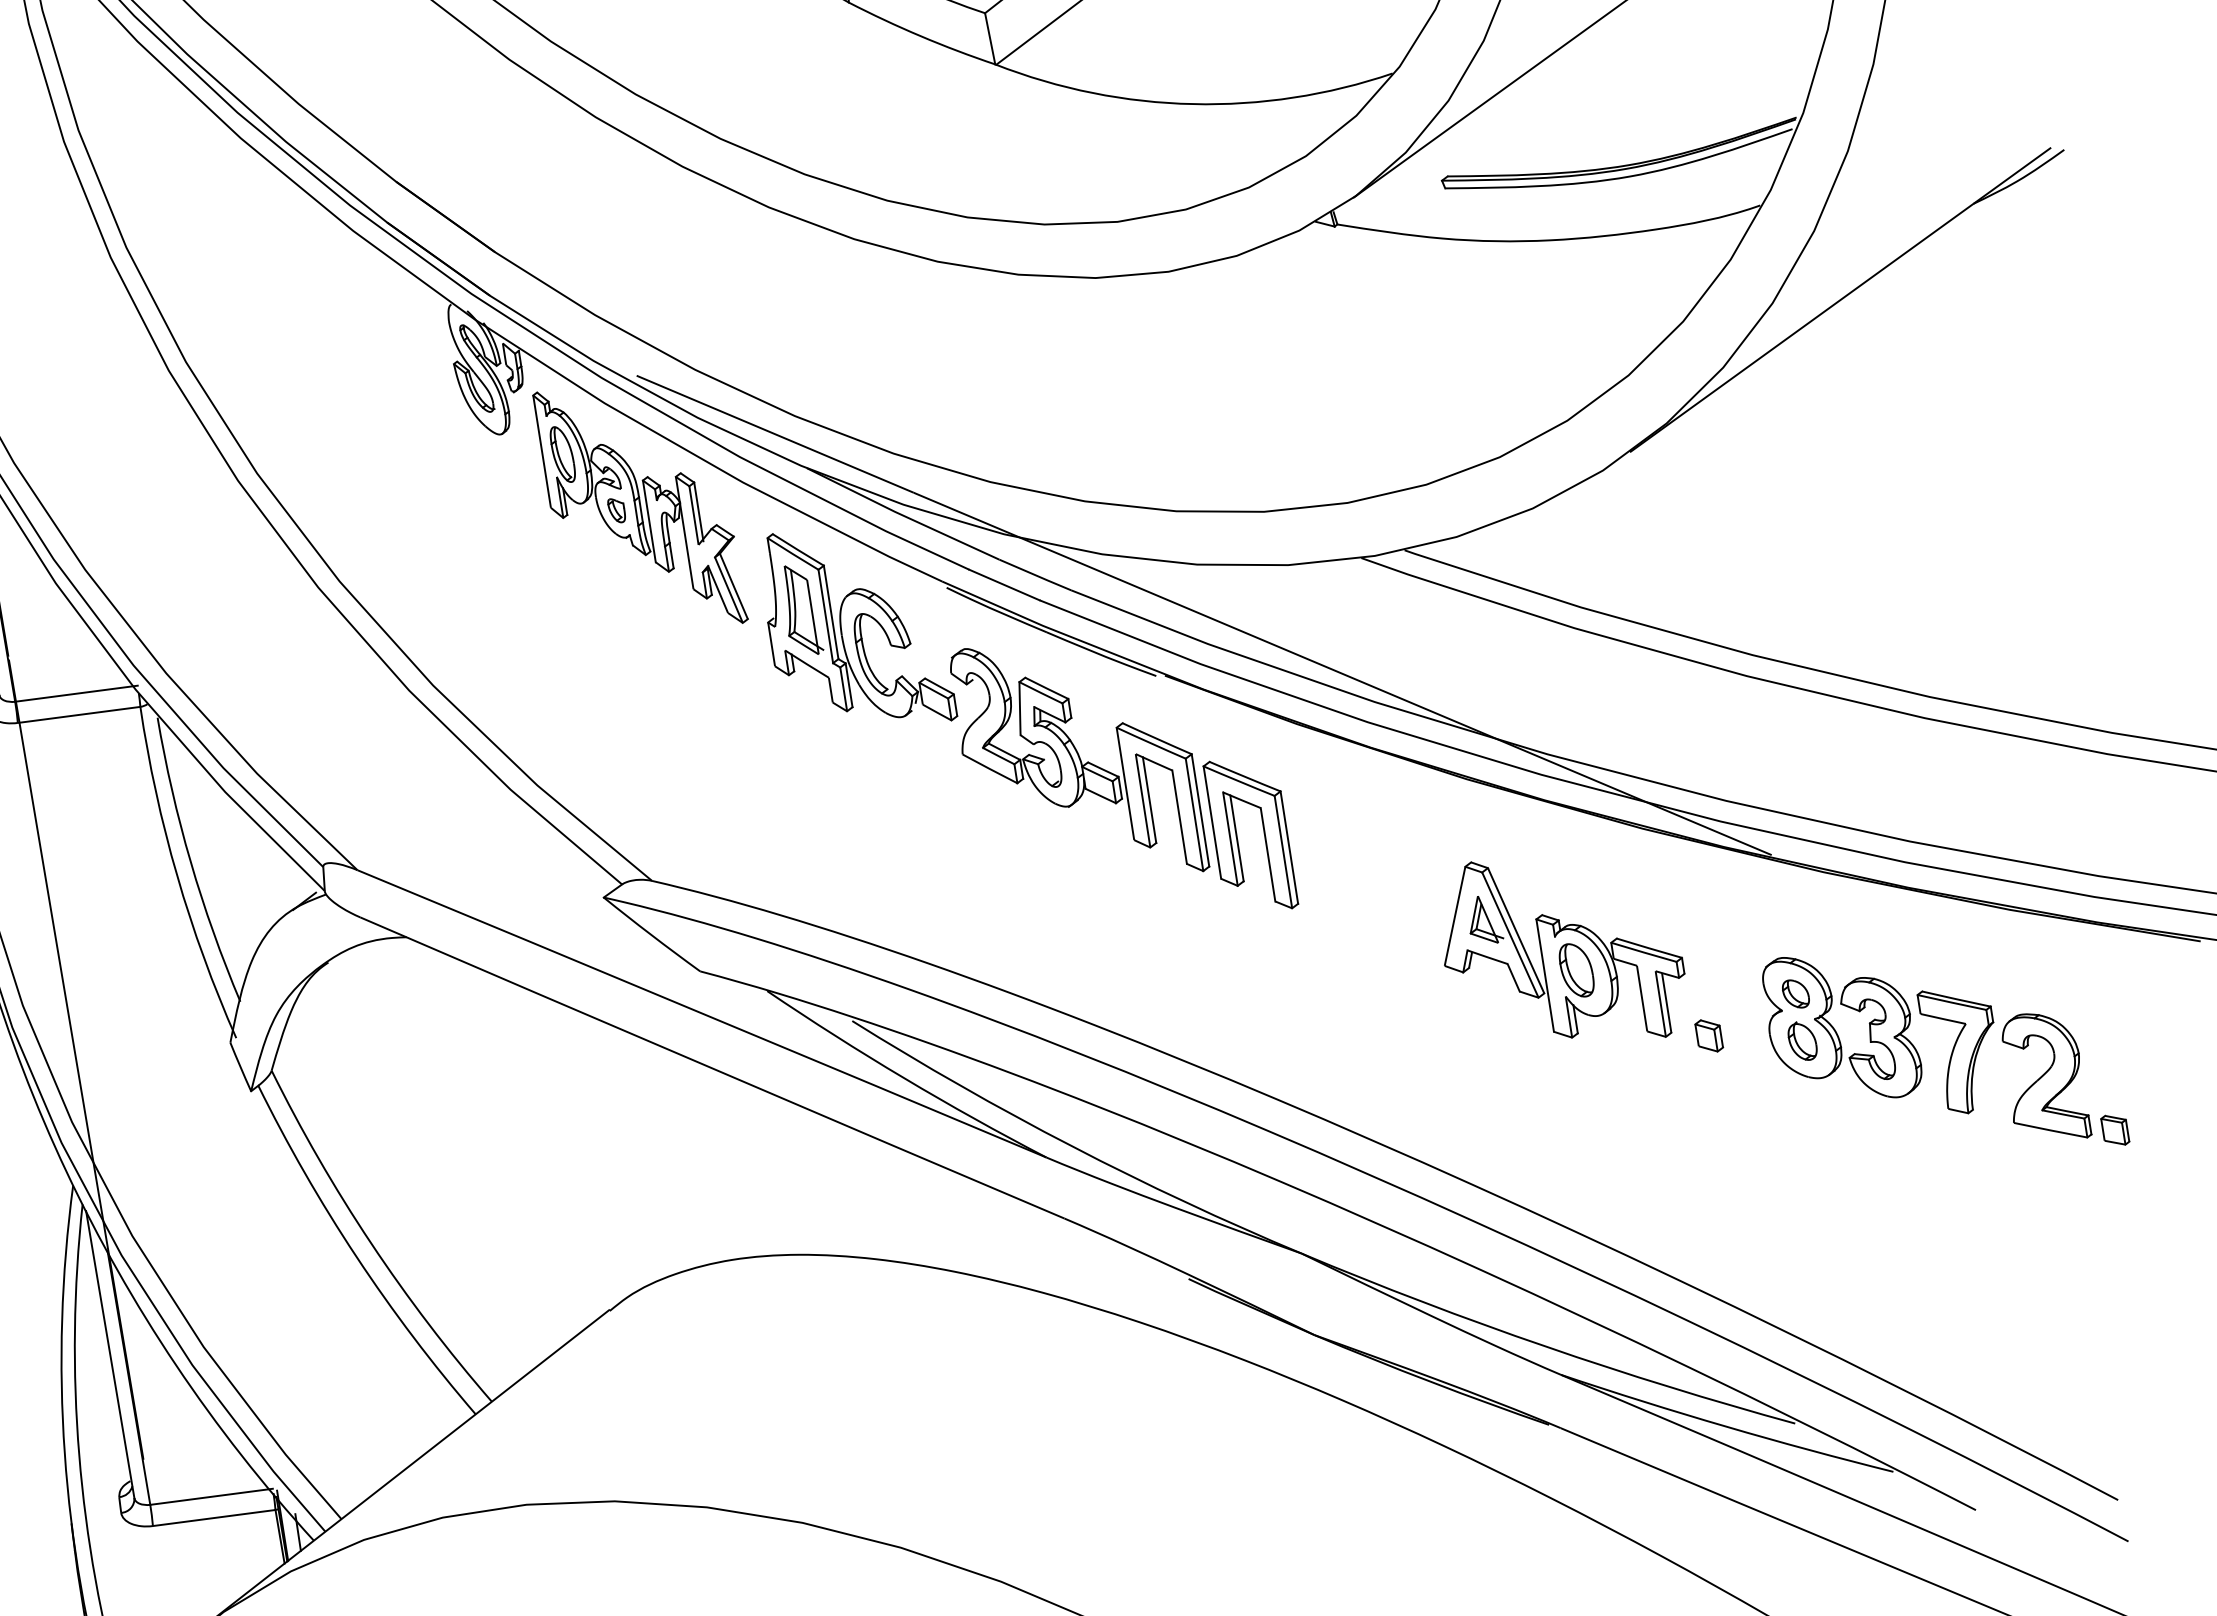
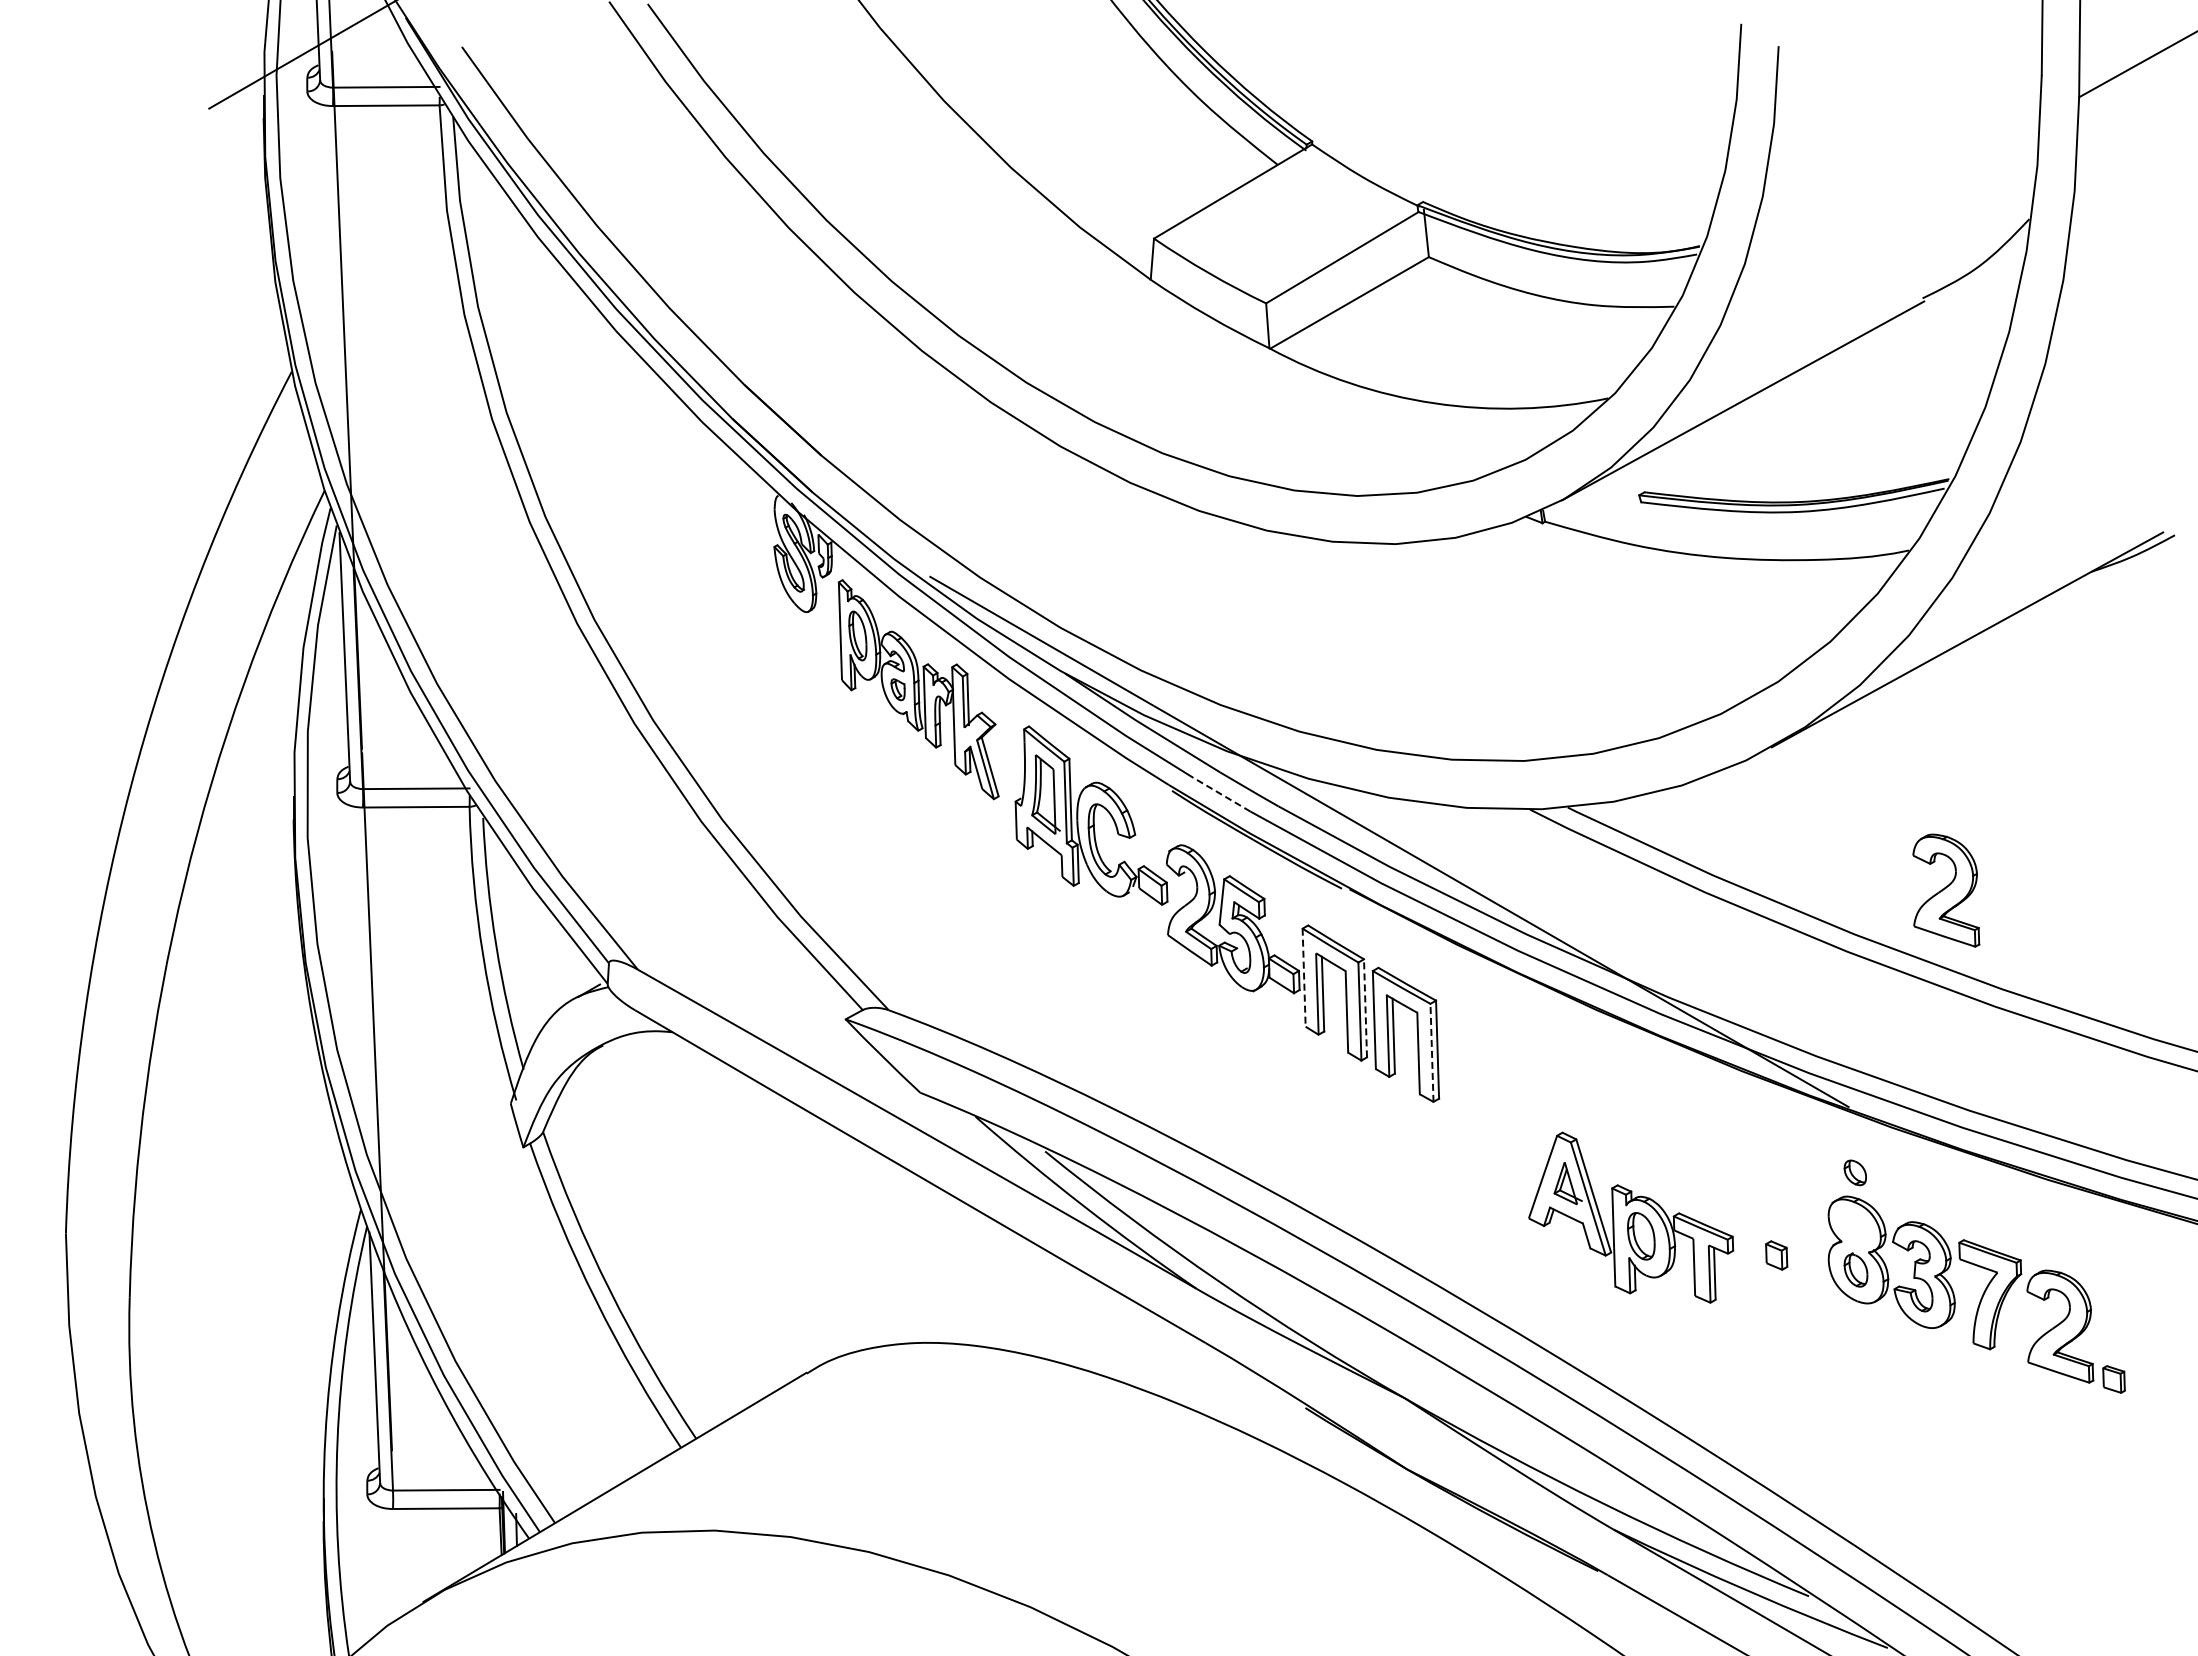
line: (1004, 584) -> (1221, 794), solid -> dashed
part: (1852, 591) -> (1946, 890), added
line: (1125, 784) -> (1304, 978), solid -> dashed
line: (1200, 809) -> (1365, 1007), solid -> dashed
line: (1282, 851) -> (1431, 1052), solid -> dashed
part: (1562, 950) -> (1631, 1217), moved
part: (1794, 993) -> (1854, 1172), moved

